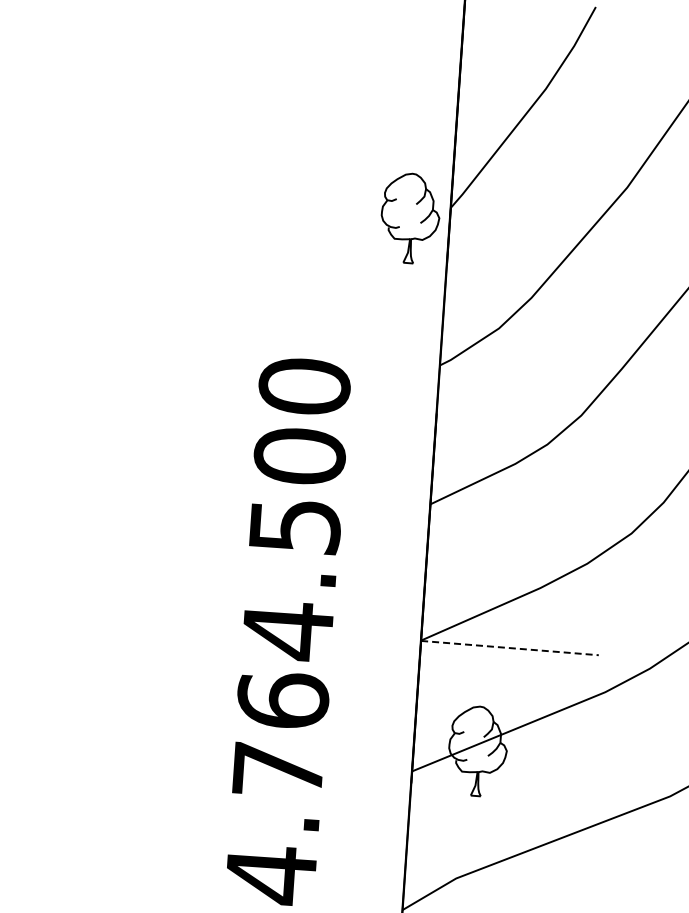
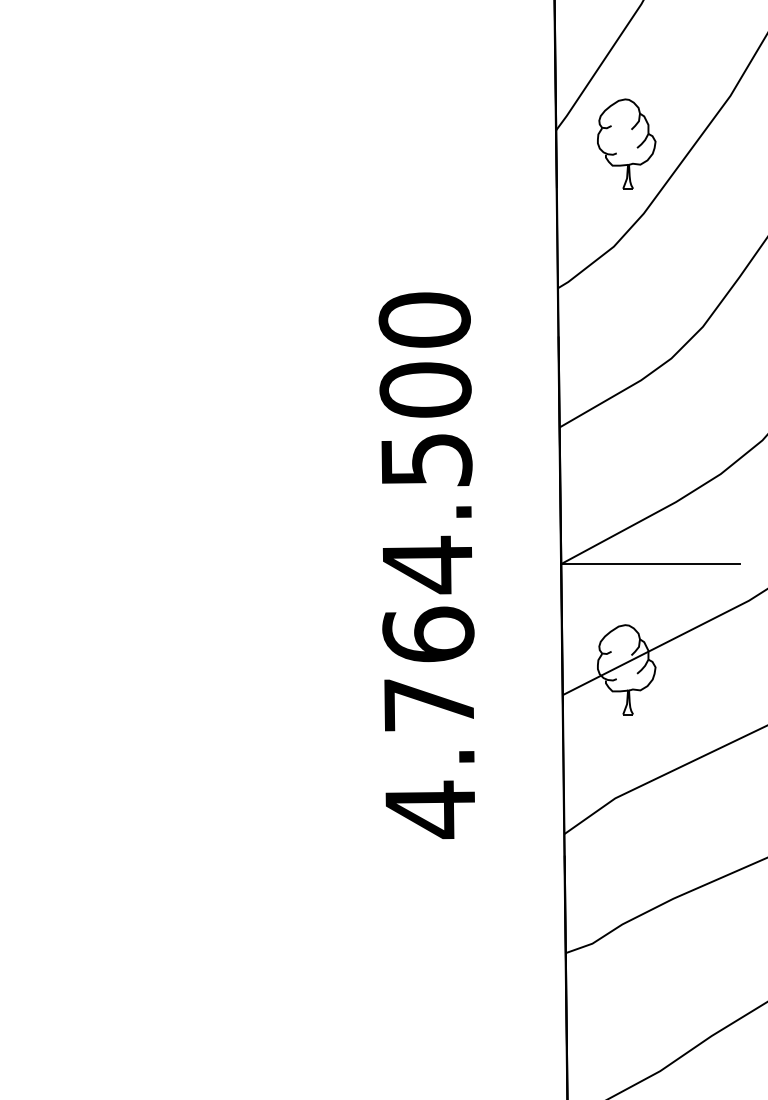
part: (410, 217) -> (626, 143), moved
line: (510, 648) -> (650, 564), dashed -> solid

